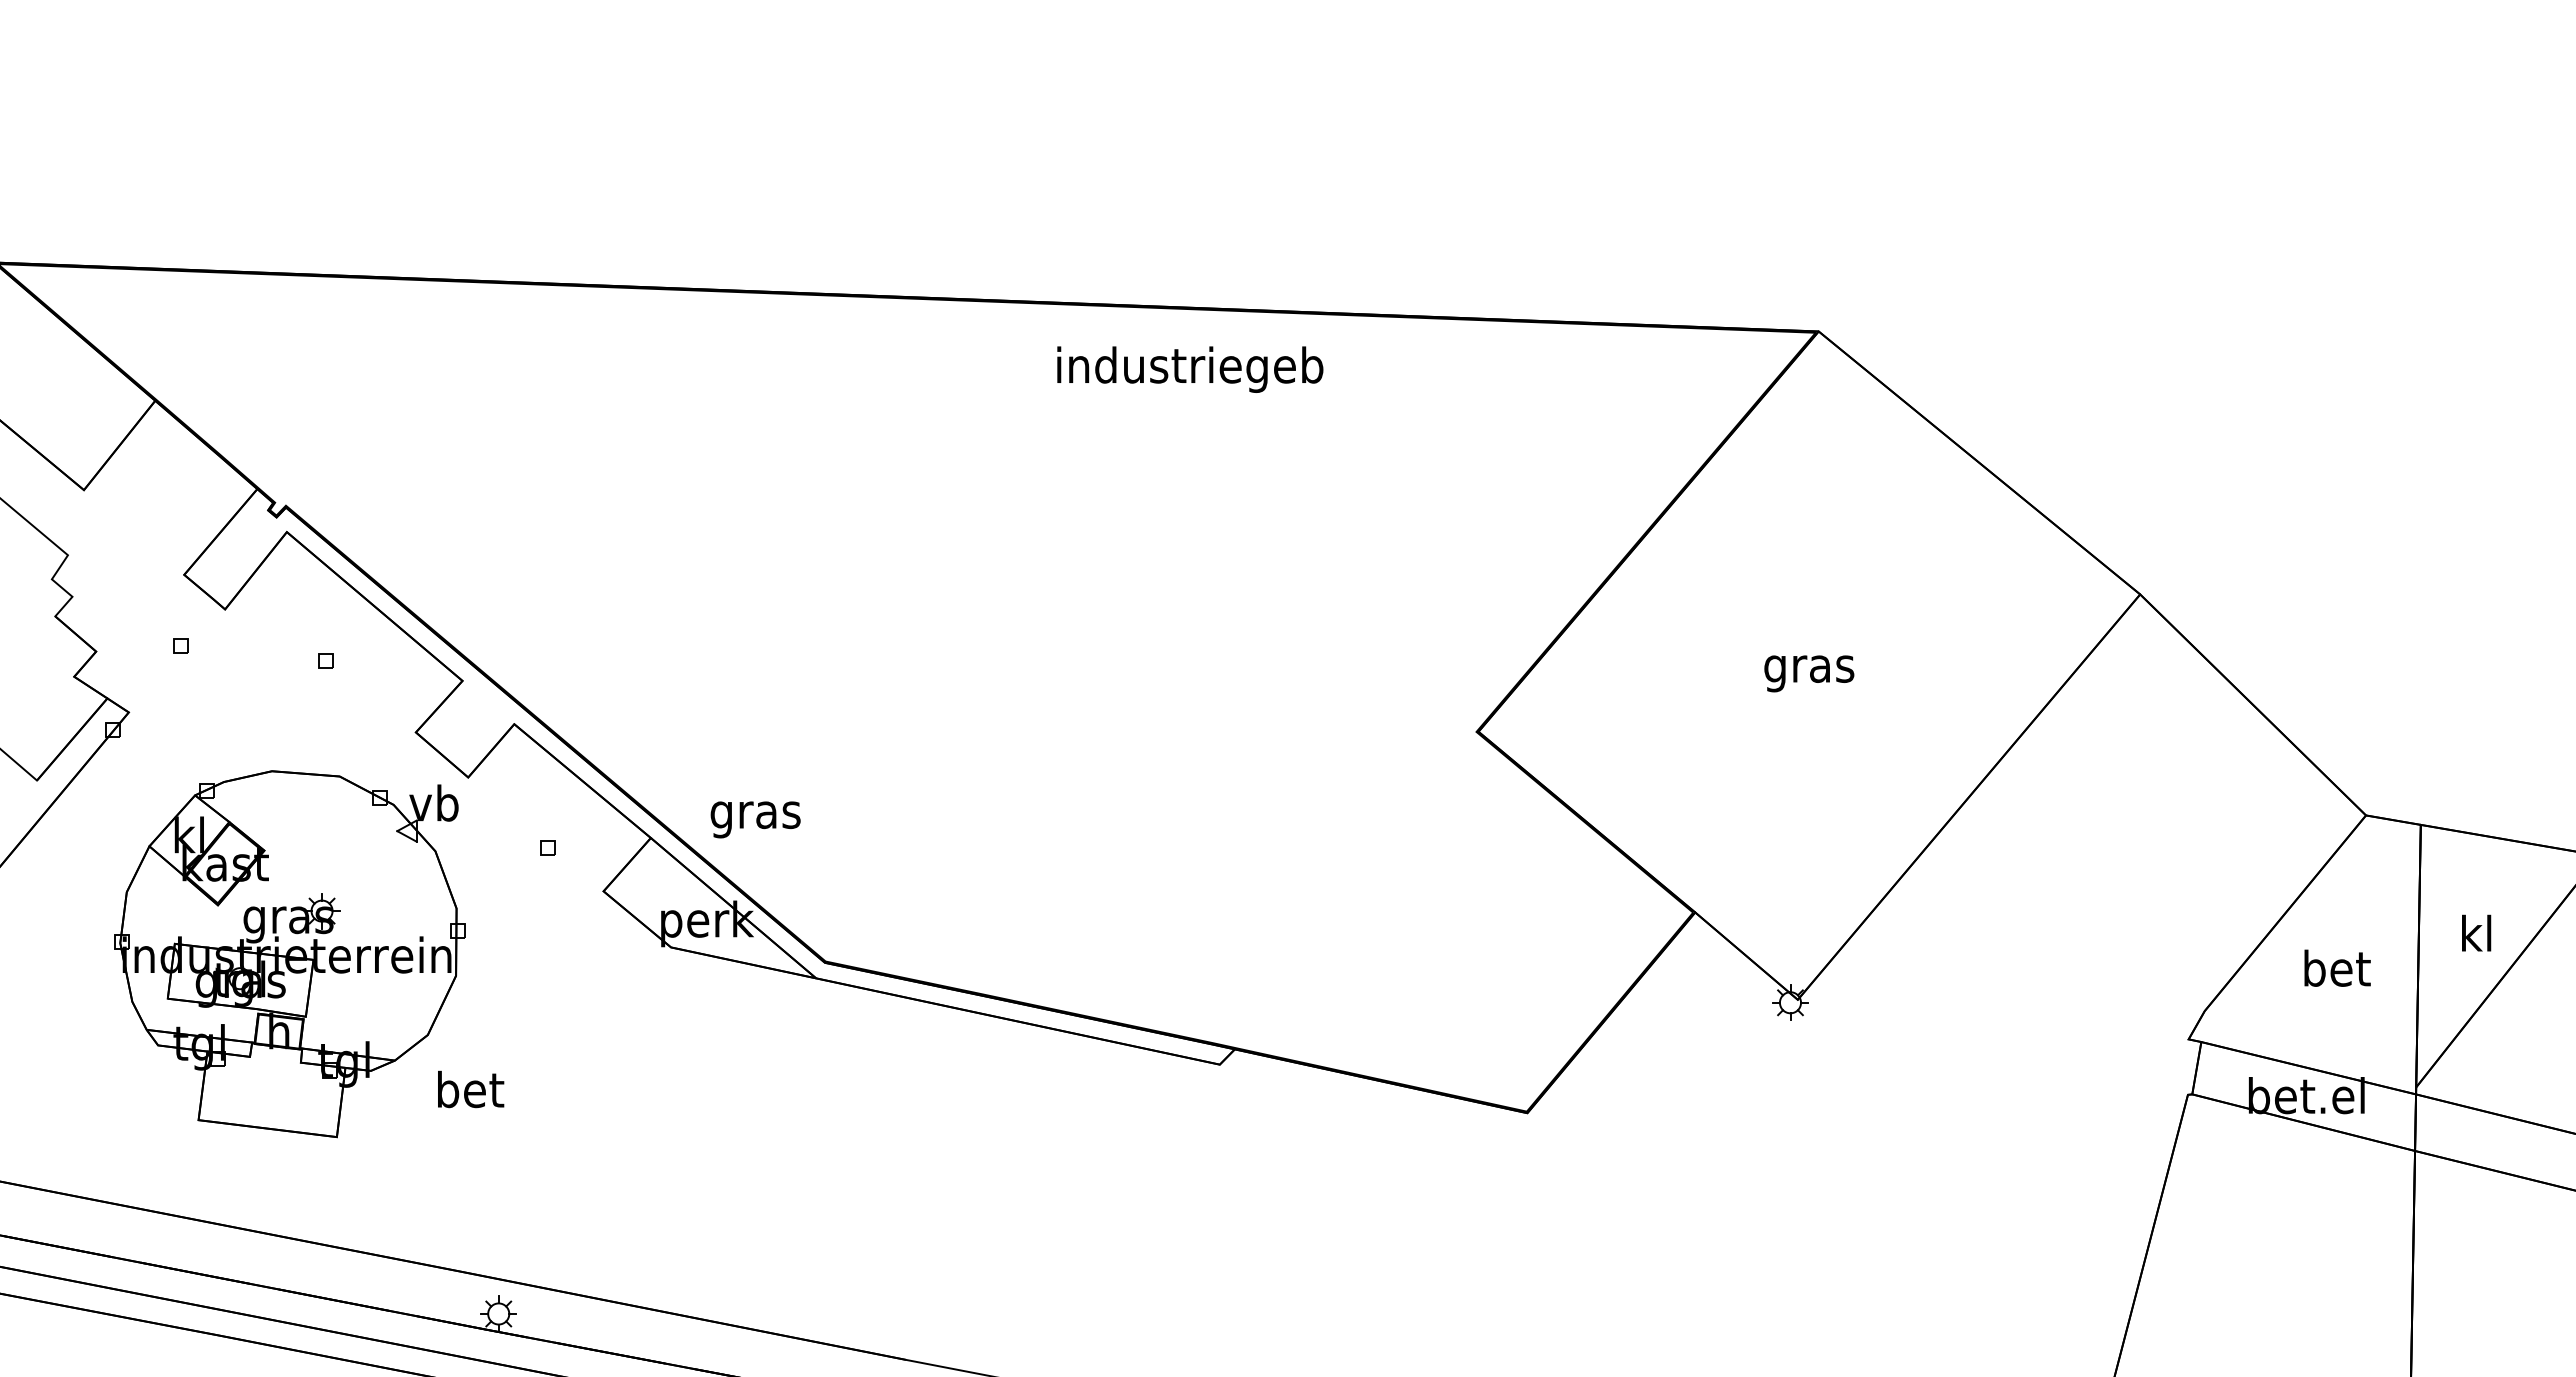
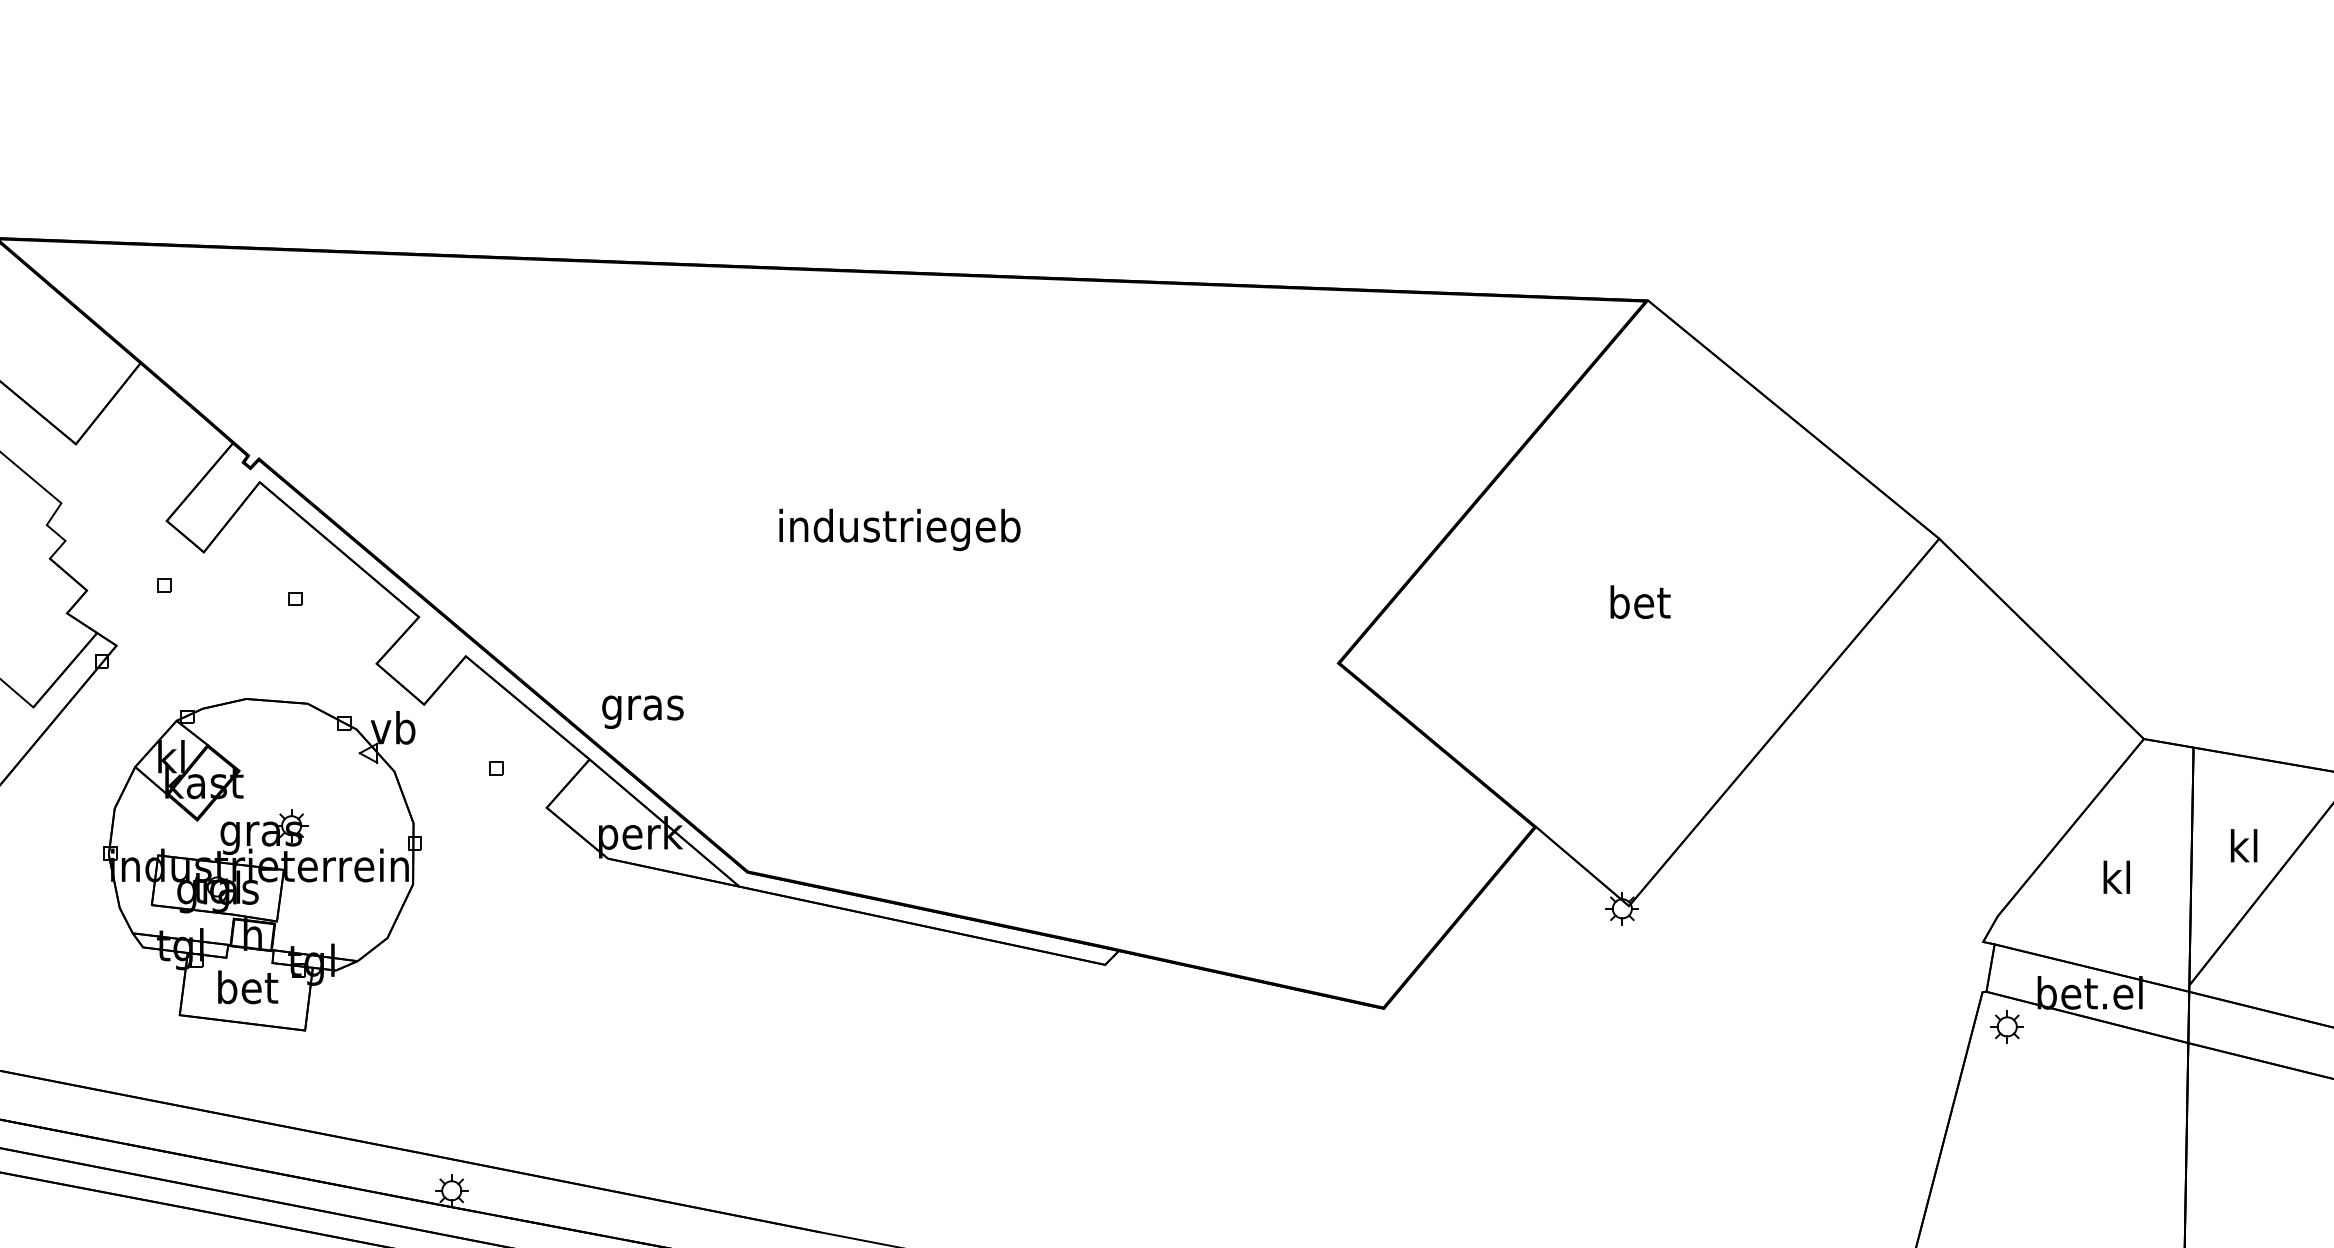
text: (1190, 369) -> (900, 529), moved
text: (1809, 668) -> (1639, 605), gras -> bet
text: (755, 819) -> (642, 711), moved
text: (2337, 967) -> (2118, 876), bet -> kl
text: (471, 1089) -> (248, 987), moved
part: (2215, 1133) -> (2007, 1027), added

